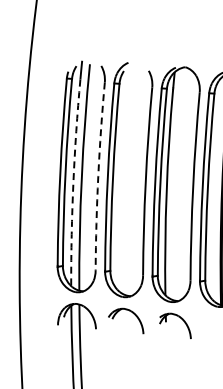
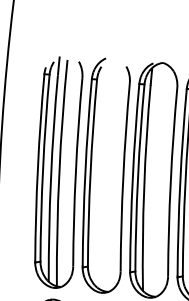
arc: (98, 176) -> (76, 172), dashed -> solid
arc: (73, 182) -> (51, 178), dashed -> solid

